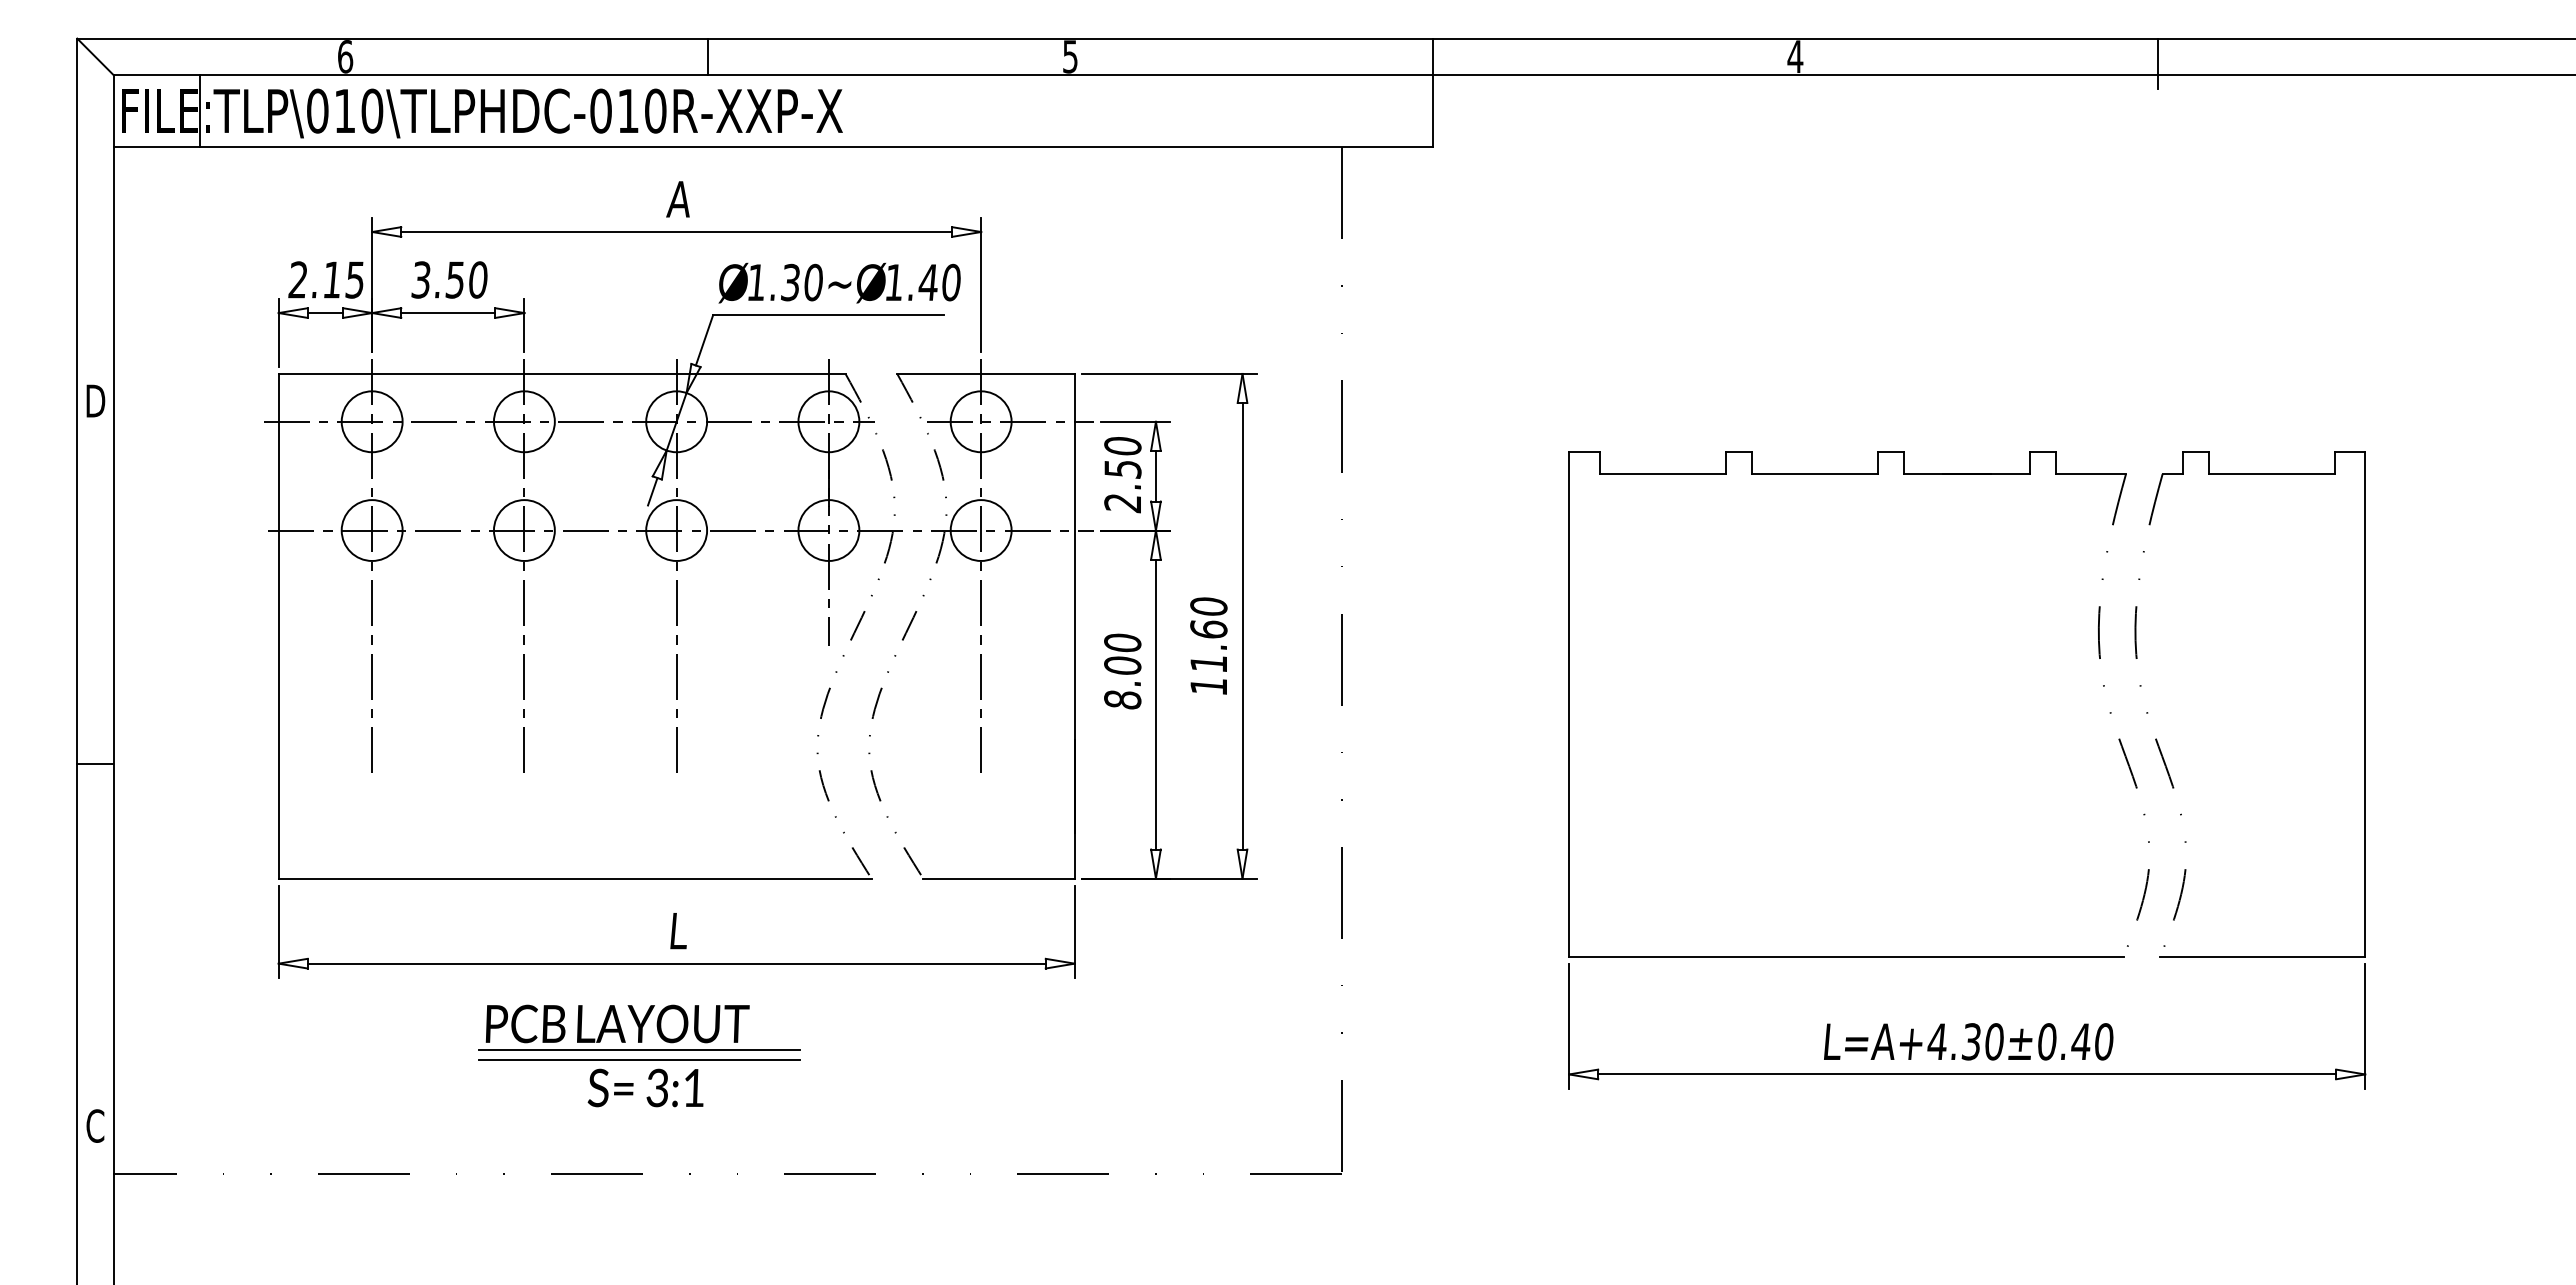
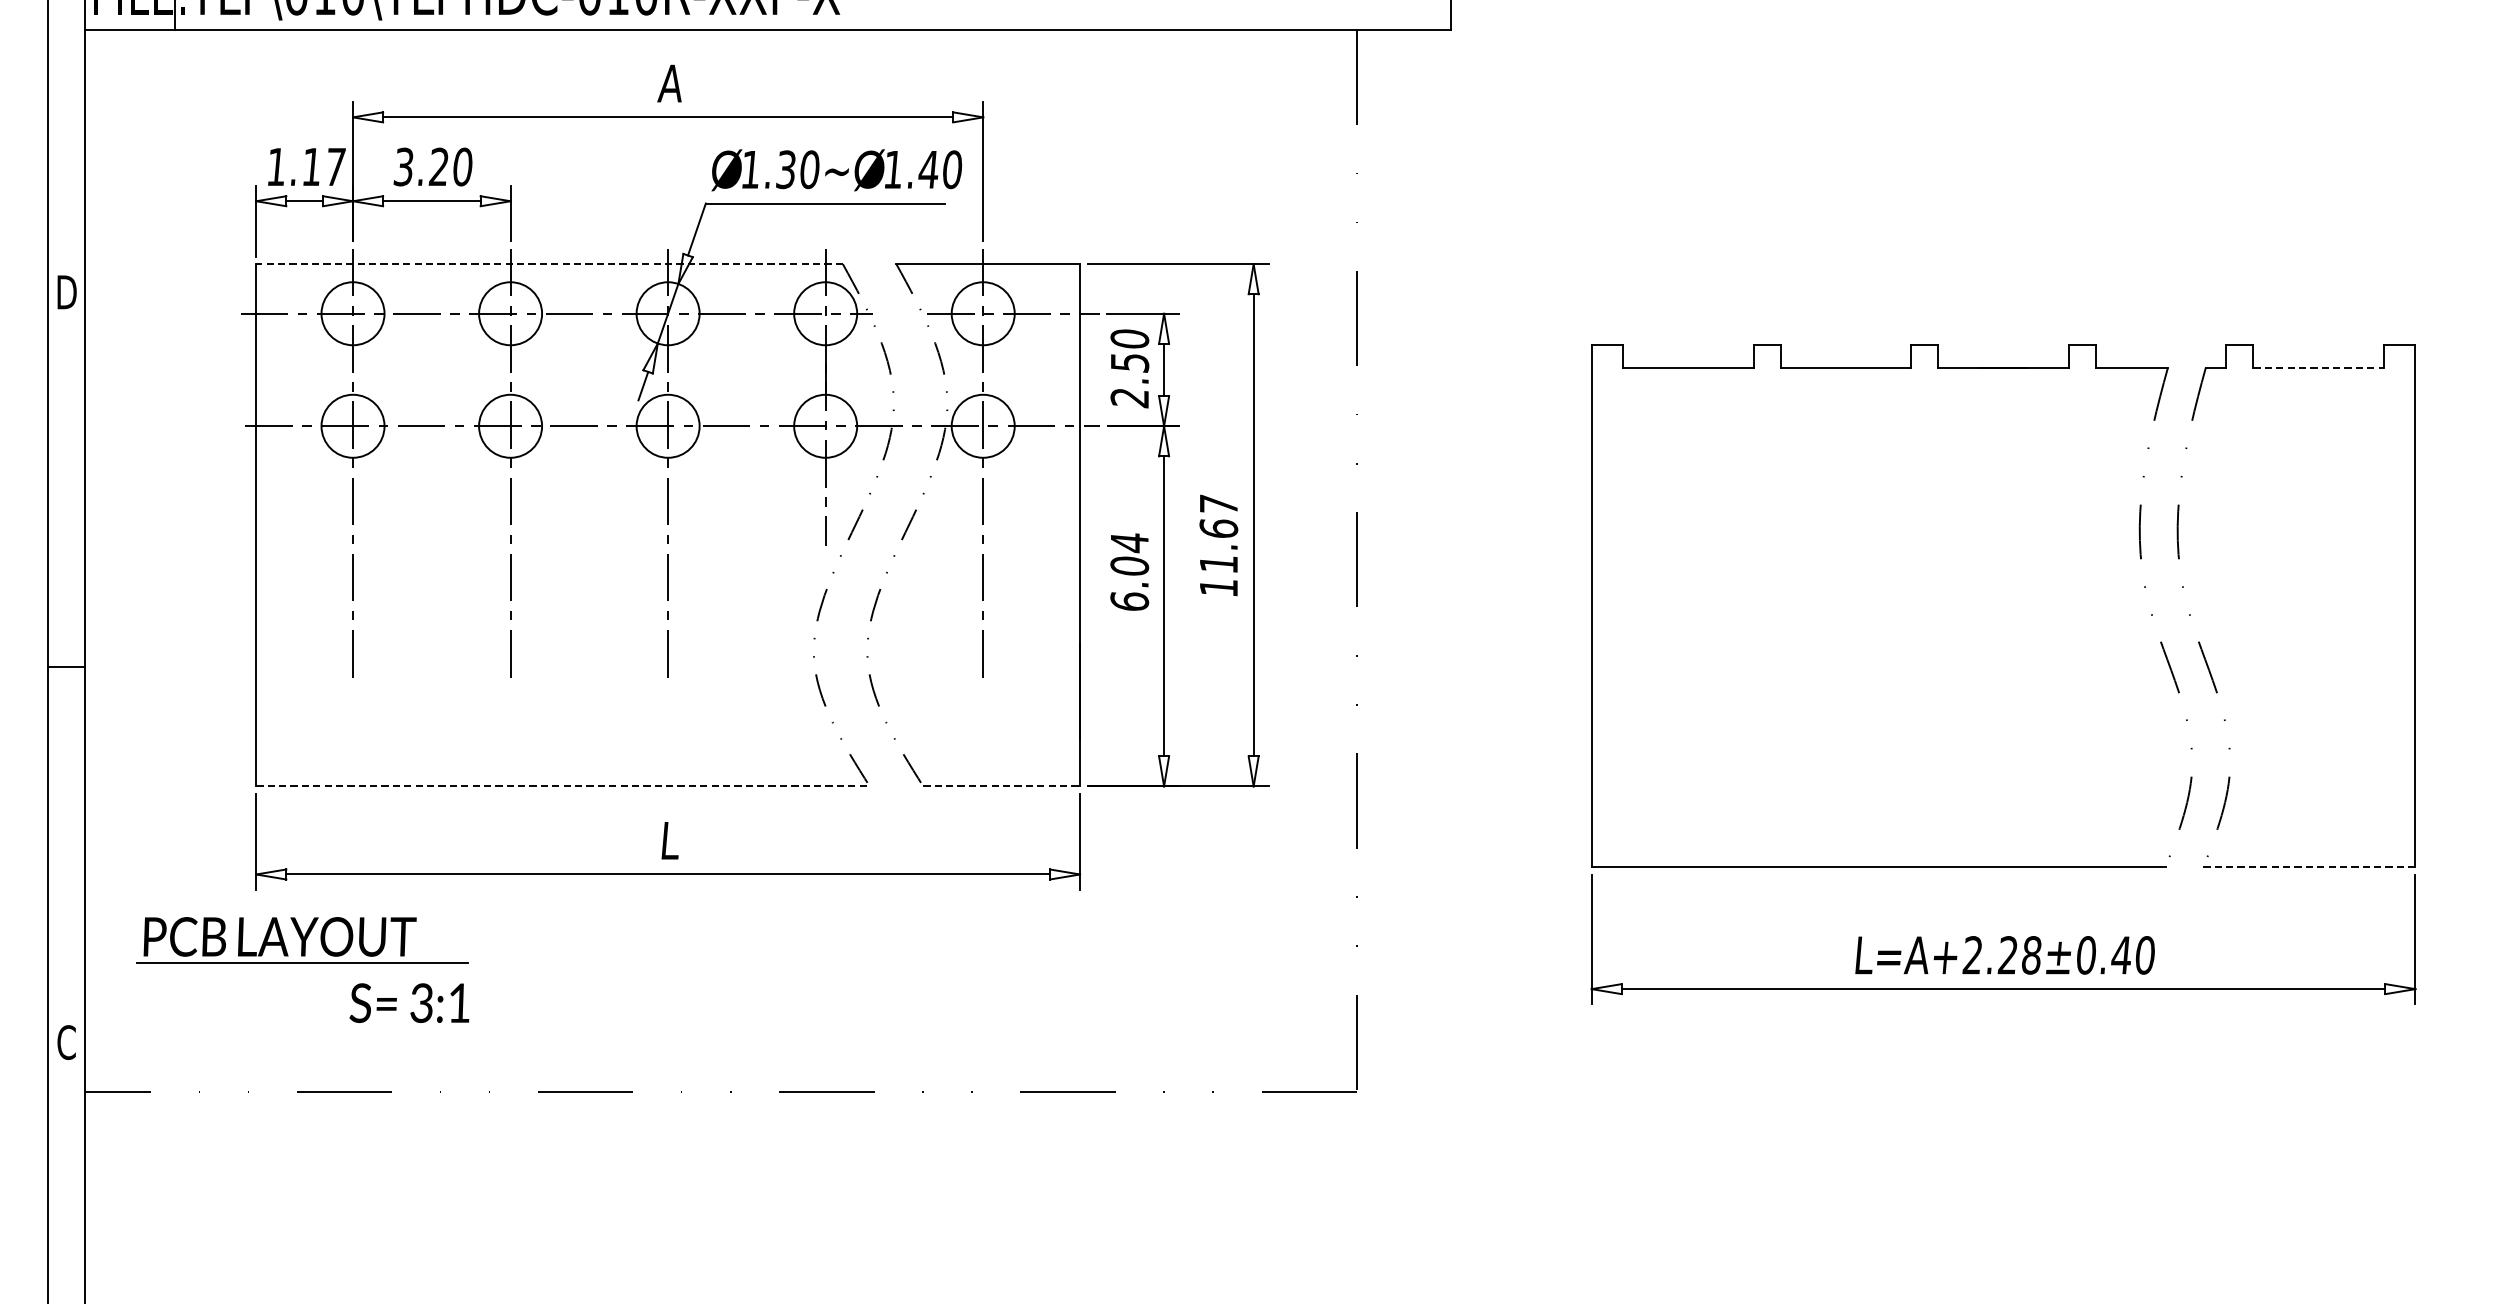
text: (326, 279) -> (305, 166), 2.15 -> 1.17
text: (454, 279) -> (438, 166), 3.50 -> 3.20
line: (561, 373) -> (548, 263), solid -> dashed
line: (2272, 474) -> (2319, 368), solid -> dashed
text: (1208, 605) -> (1218, 503), 11.60 -> 11.67
text: (1122, 671) -> (1129, 572), 8.00 -> 6.04
line: (575, 878) -> (563, 786), solid -> dashed
line: (998, 878) -> (1001, 786), solid -> dashed
line: (2262, 956) -> (2309, 867), solid -> dashed
part: (639, 1027) -> (302, 940), moved
text: (1965, 1041) -> (2001, 955), L=A+4.30±0.40 -> L=A+2.28±0.40
line: (639, 1059) -> (629, 973), removed
text: (645, 1087) -> (409, 1002), moved

